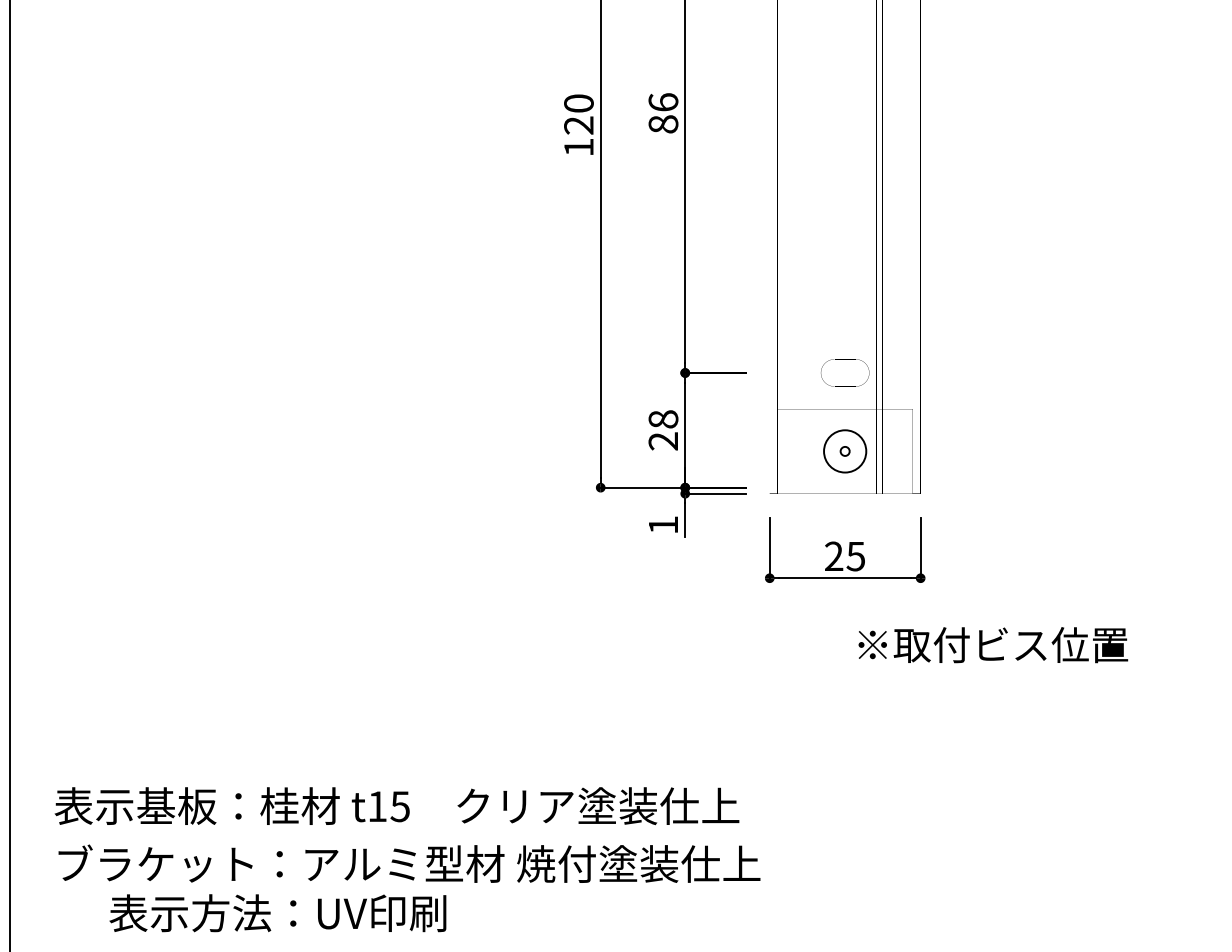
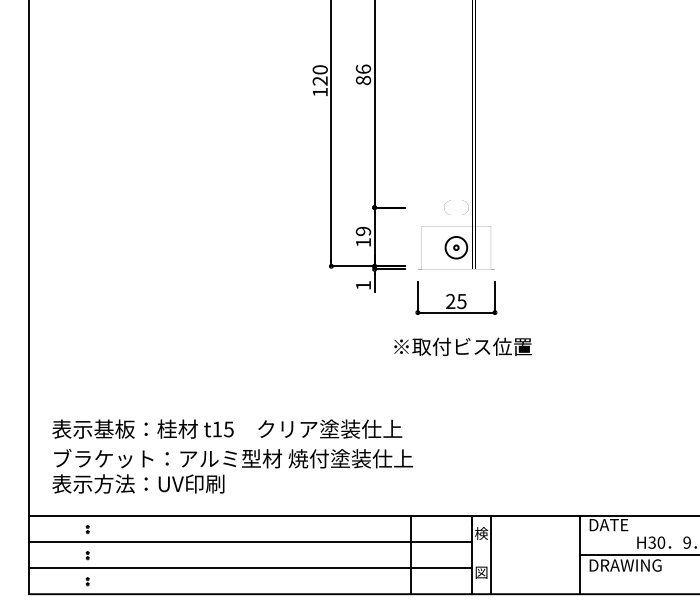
text: (663, 429) -> (363, 236), 28 -> 19
text: (993, 644) -> (463, 346), moved
text: (278, 912) -> (138, 483), moved

